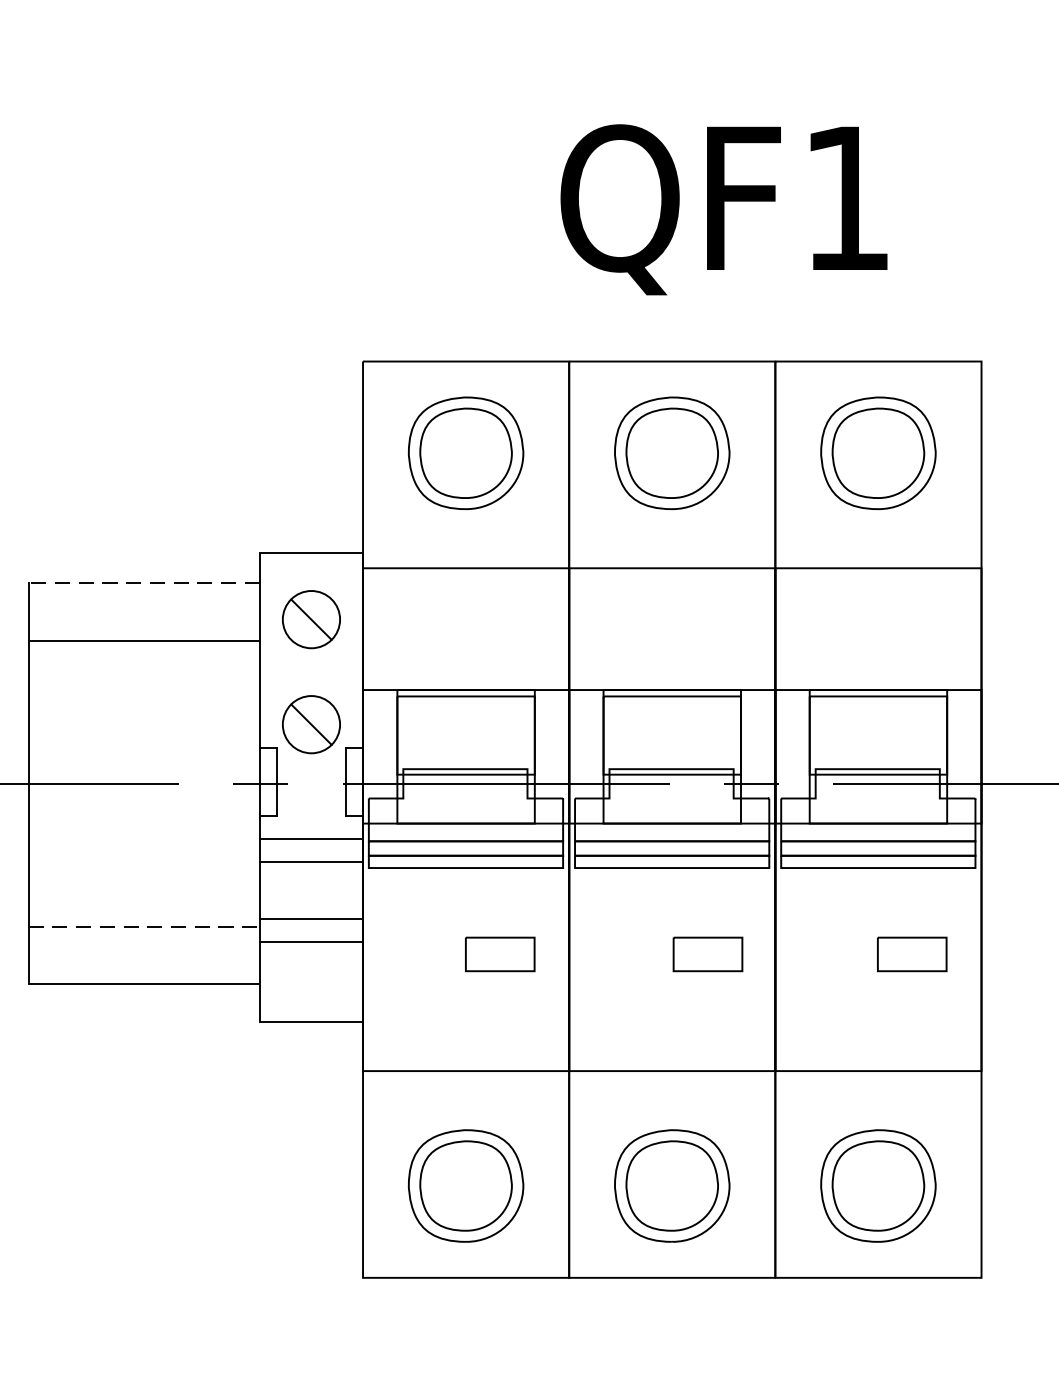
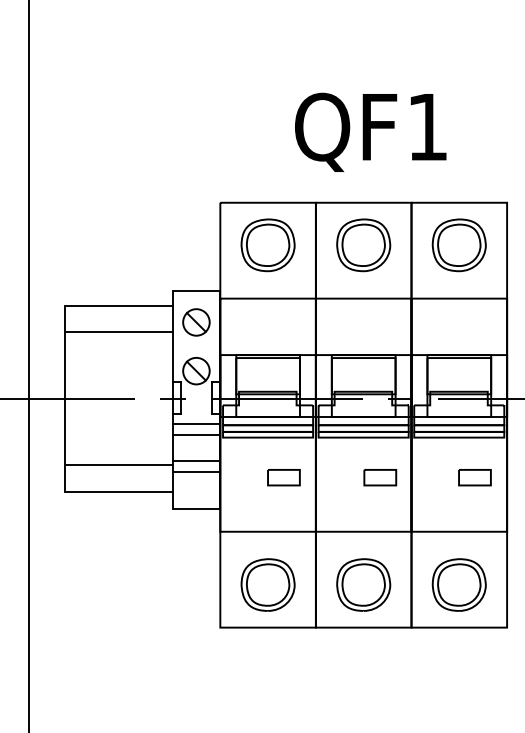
text: (723, 207) -> (370, 131), moved
line: (143, 583) -> (118, 305), dashed -> solid
line: (143, 926) -> (118, 464), dashed -> solid

